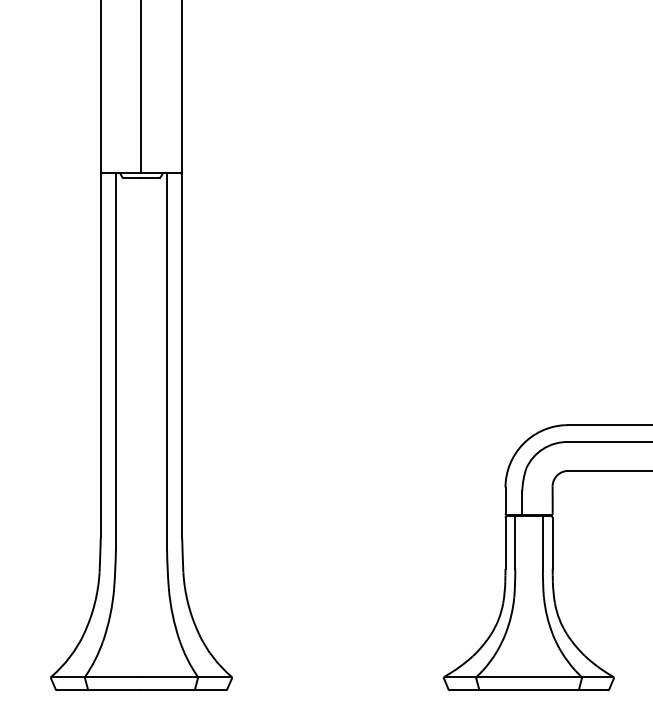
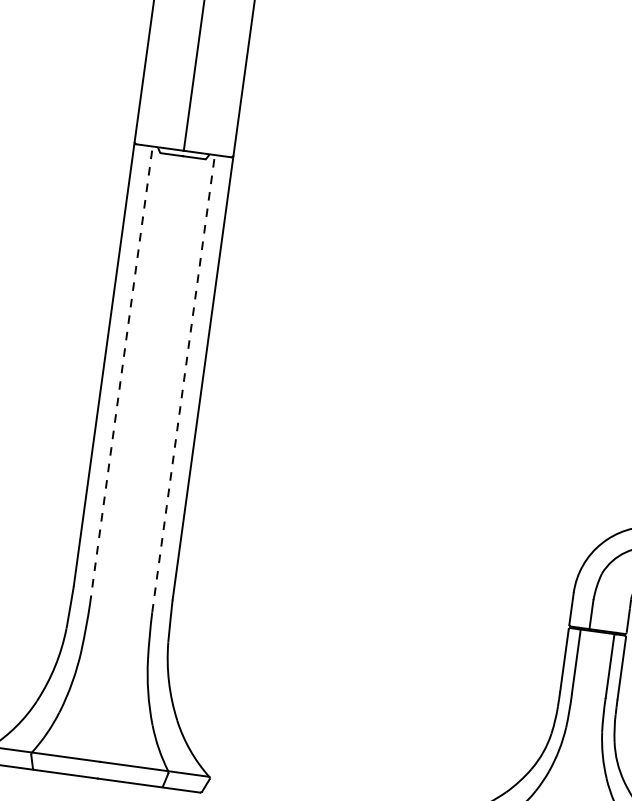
line: (115, 361) -> (120, 374), solid -> dashed
line: (167, 361) -> (184, 383), solid -> dashed

